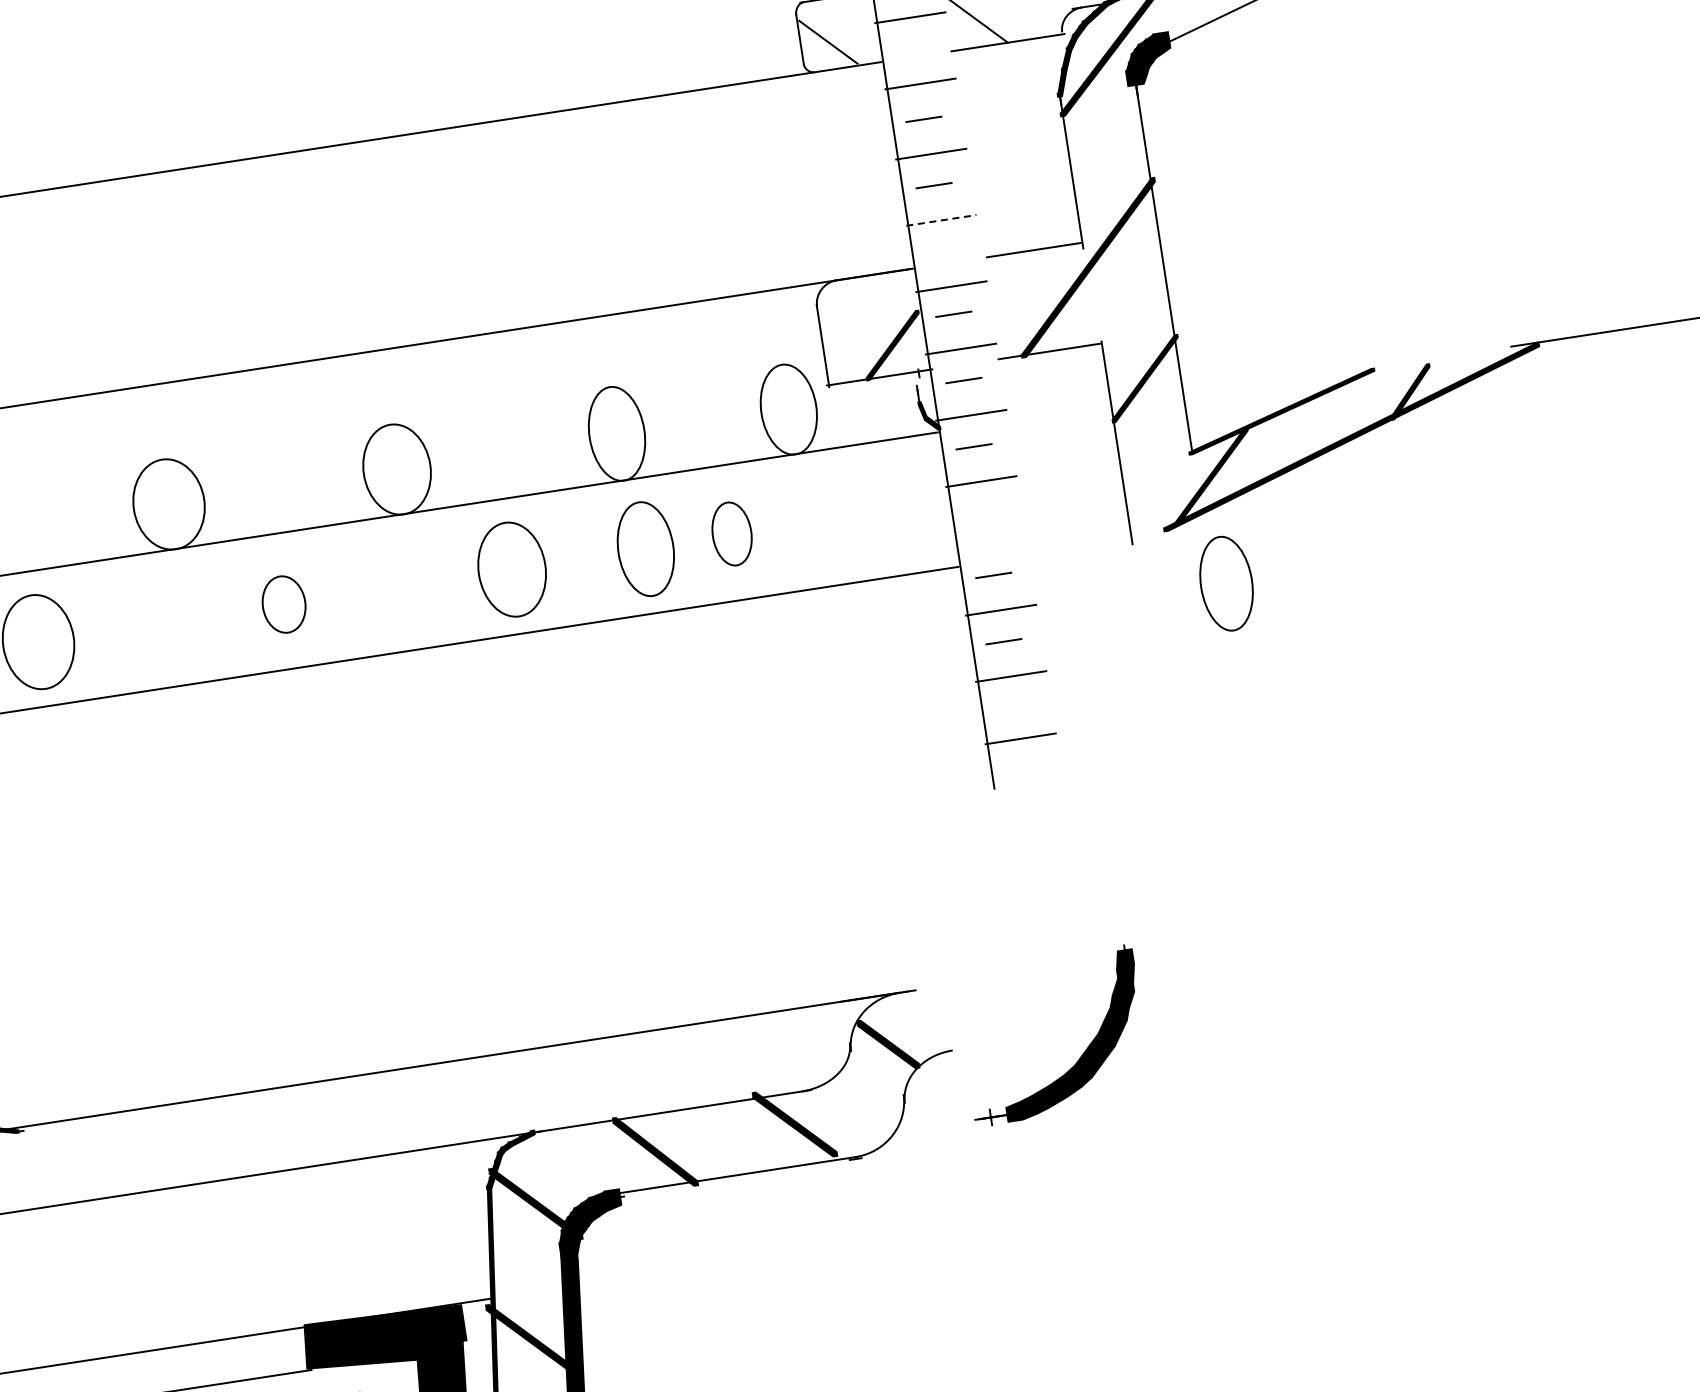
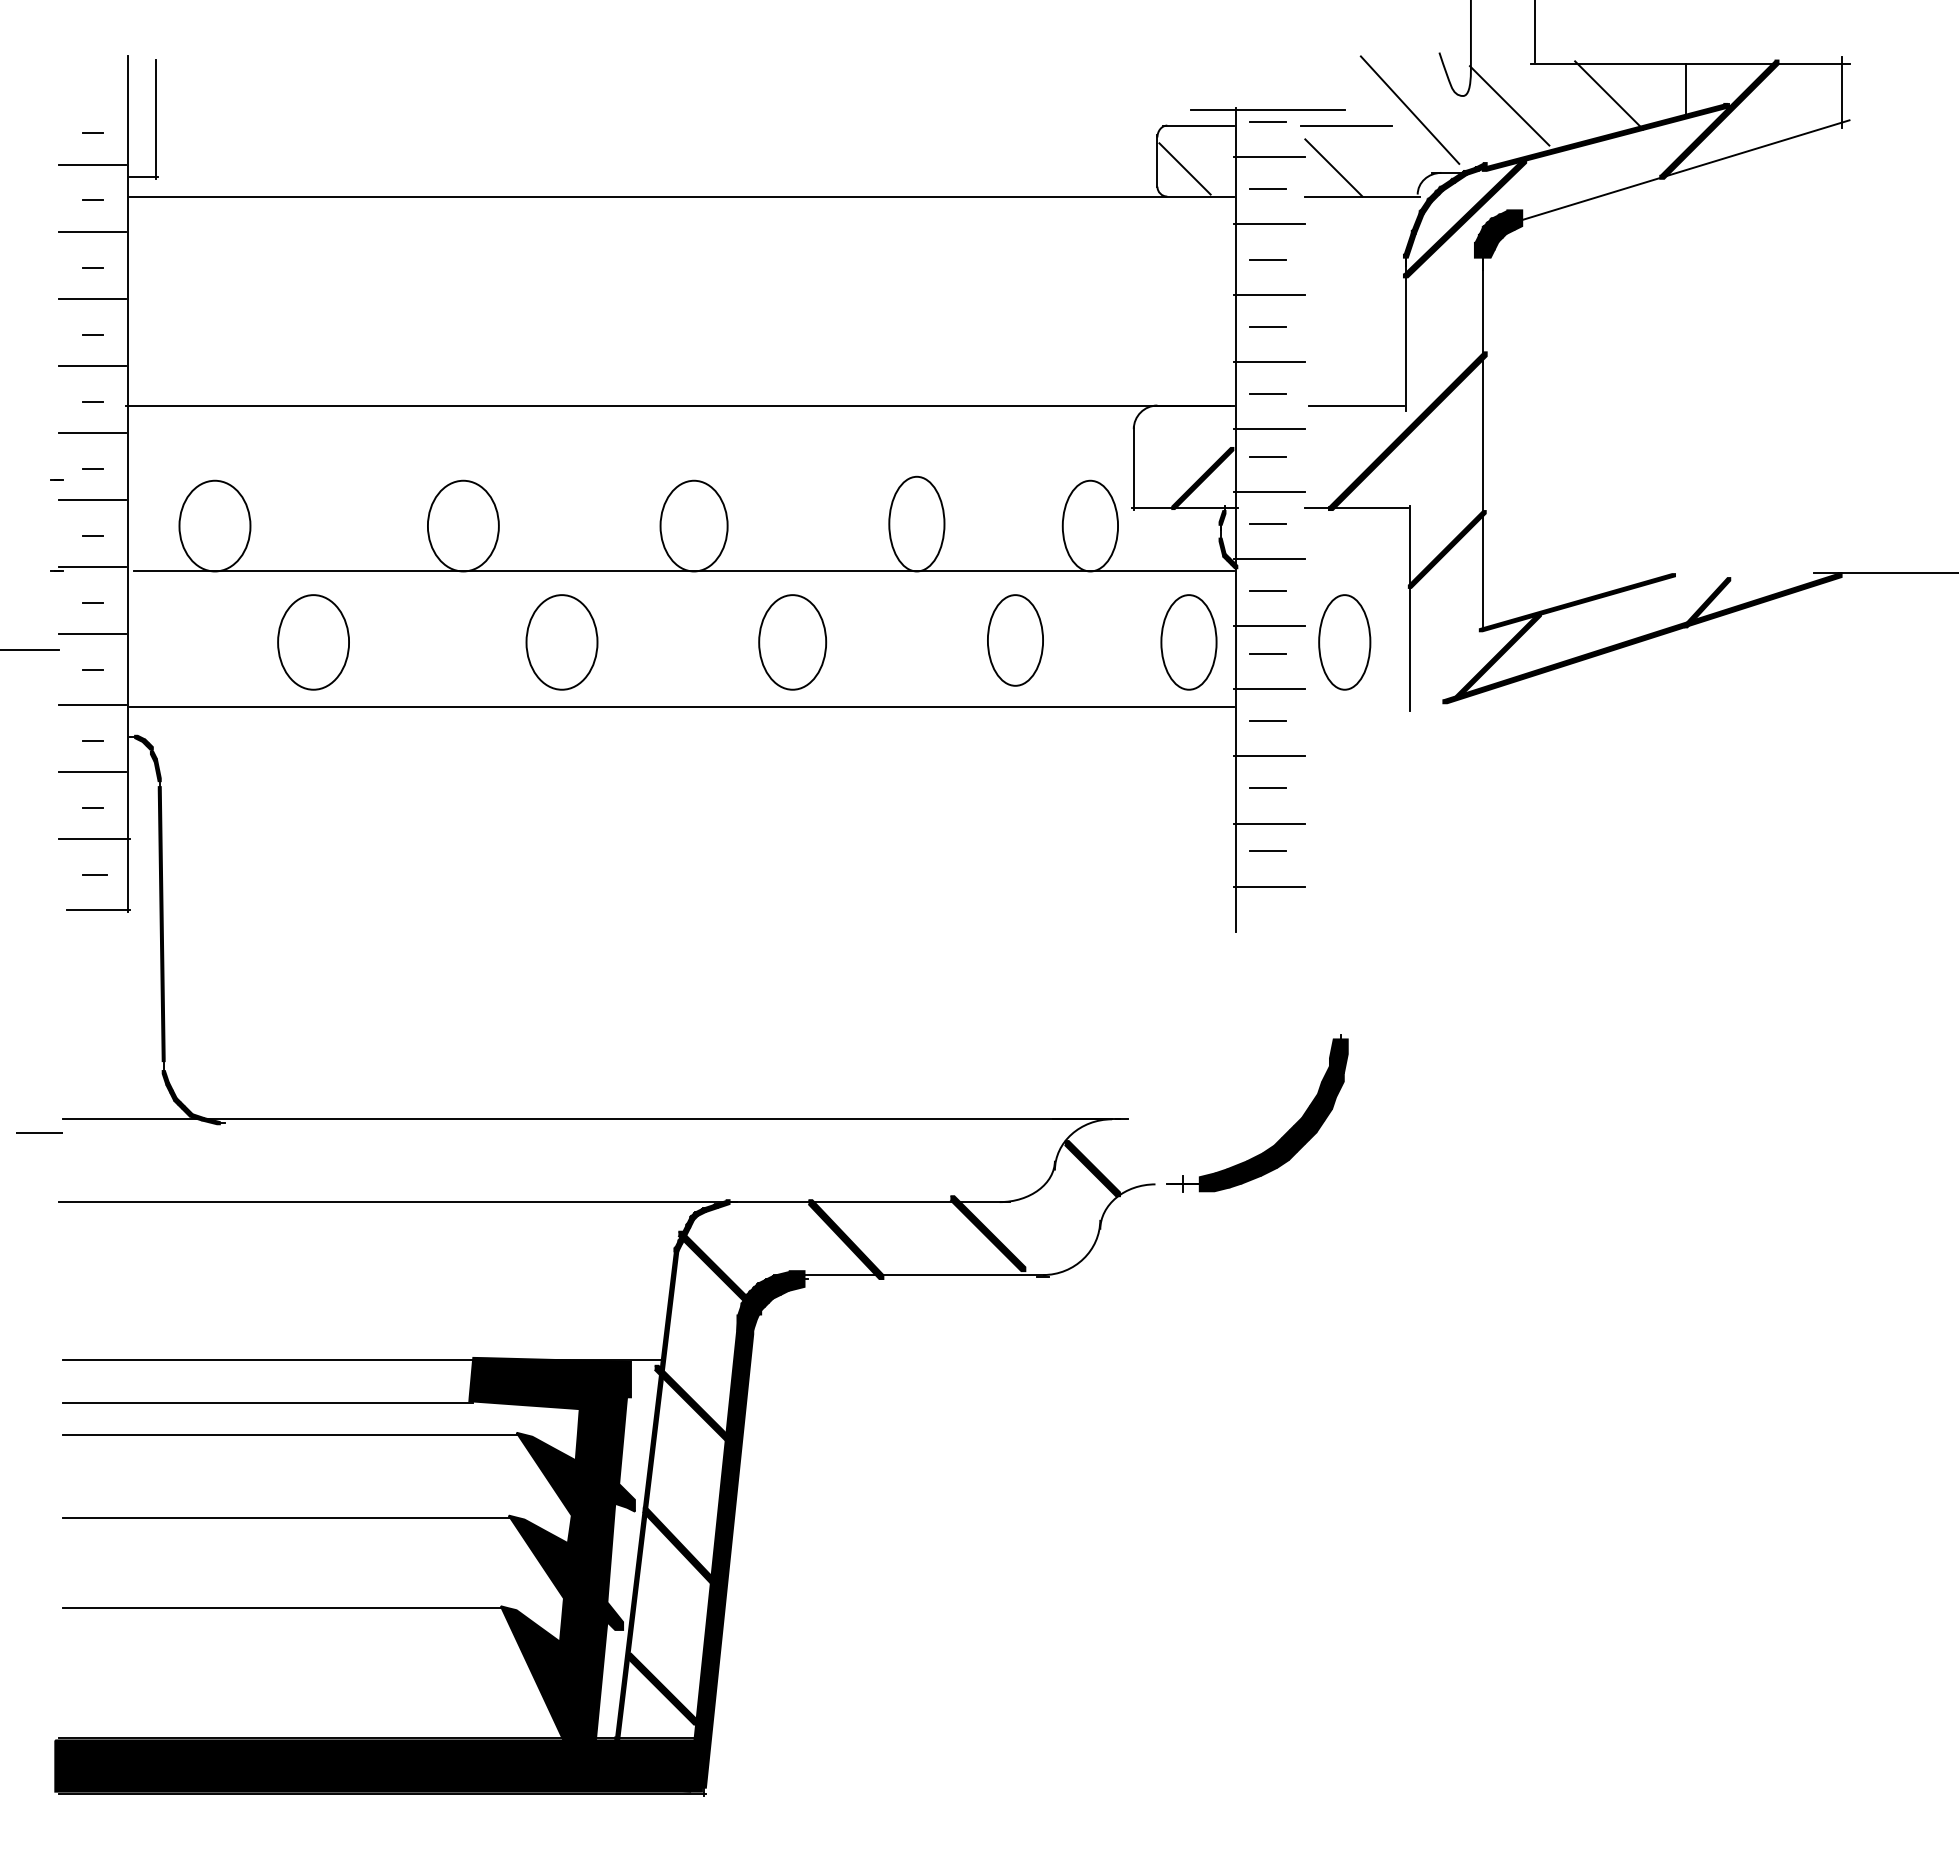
line: (912, 49) -> (1267, 188), added
line: (942, 220) -> (1270, 362), dashed -> solid
line: (943, 251) -> (1267, 393), added
fill: (918, 381) -> (1222, 517), added
line: (983, 508) -> (1267, 653), added
part: (732, 534) -> (1015, 640), size x1.43
line: (990, 544) -> (1269, 689), added
part: (645, 549) -> (1188, 642), moved
part: (1226, 583) -> (1344, 642), moved
part: (283, 604) -> (561, 642), size x1.67
line: (1013, 704) -> (1267, 851), added
part: (1081, 1056) -> (1281, 1137), moved

